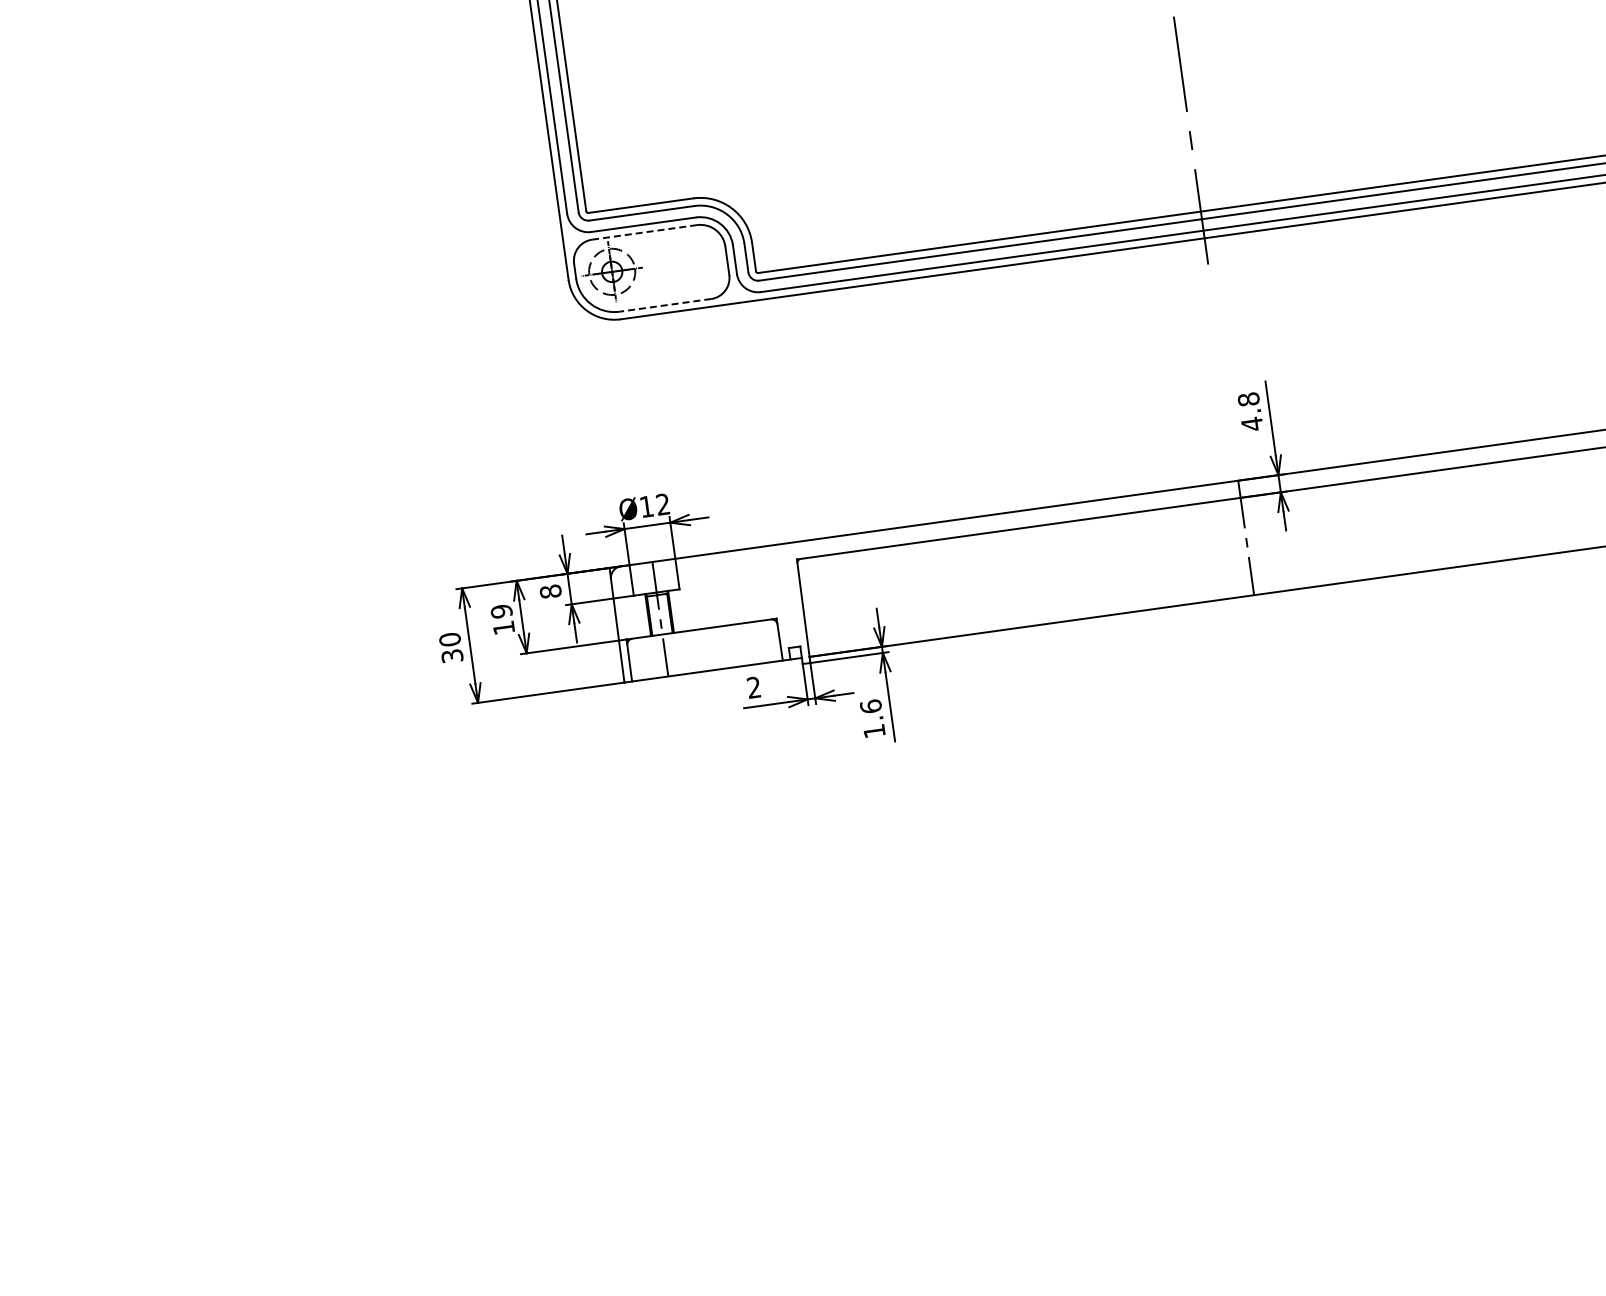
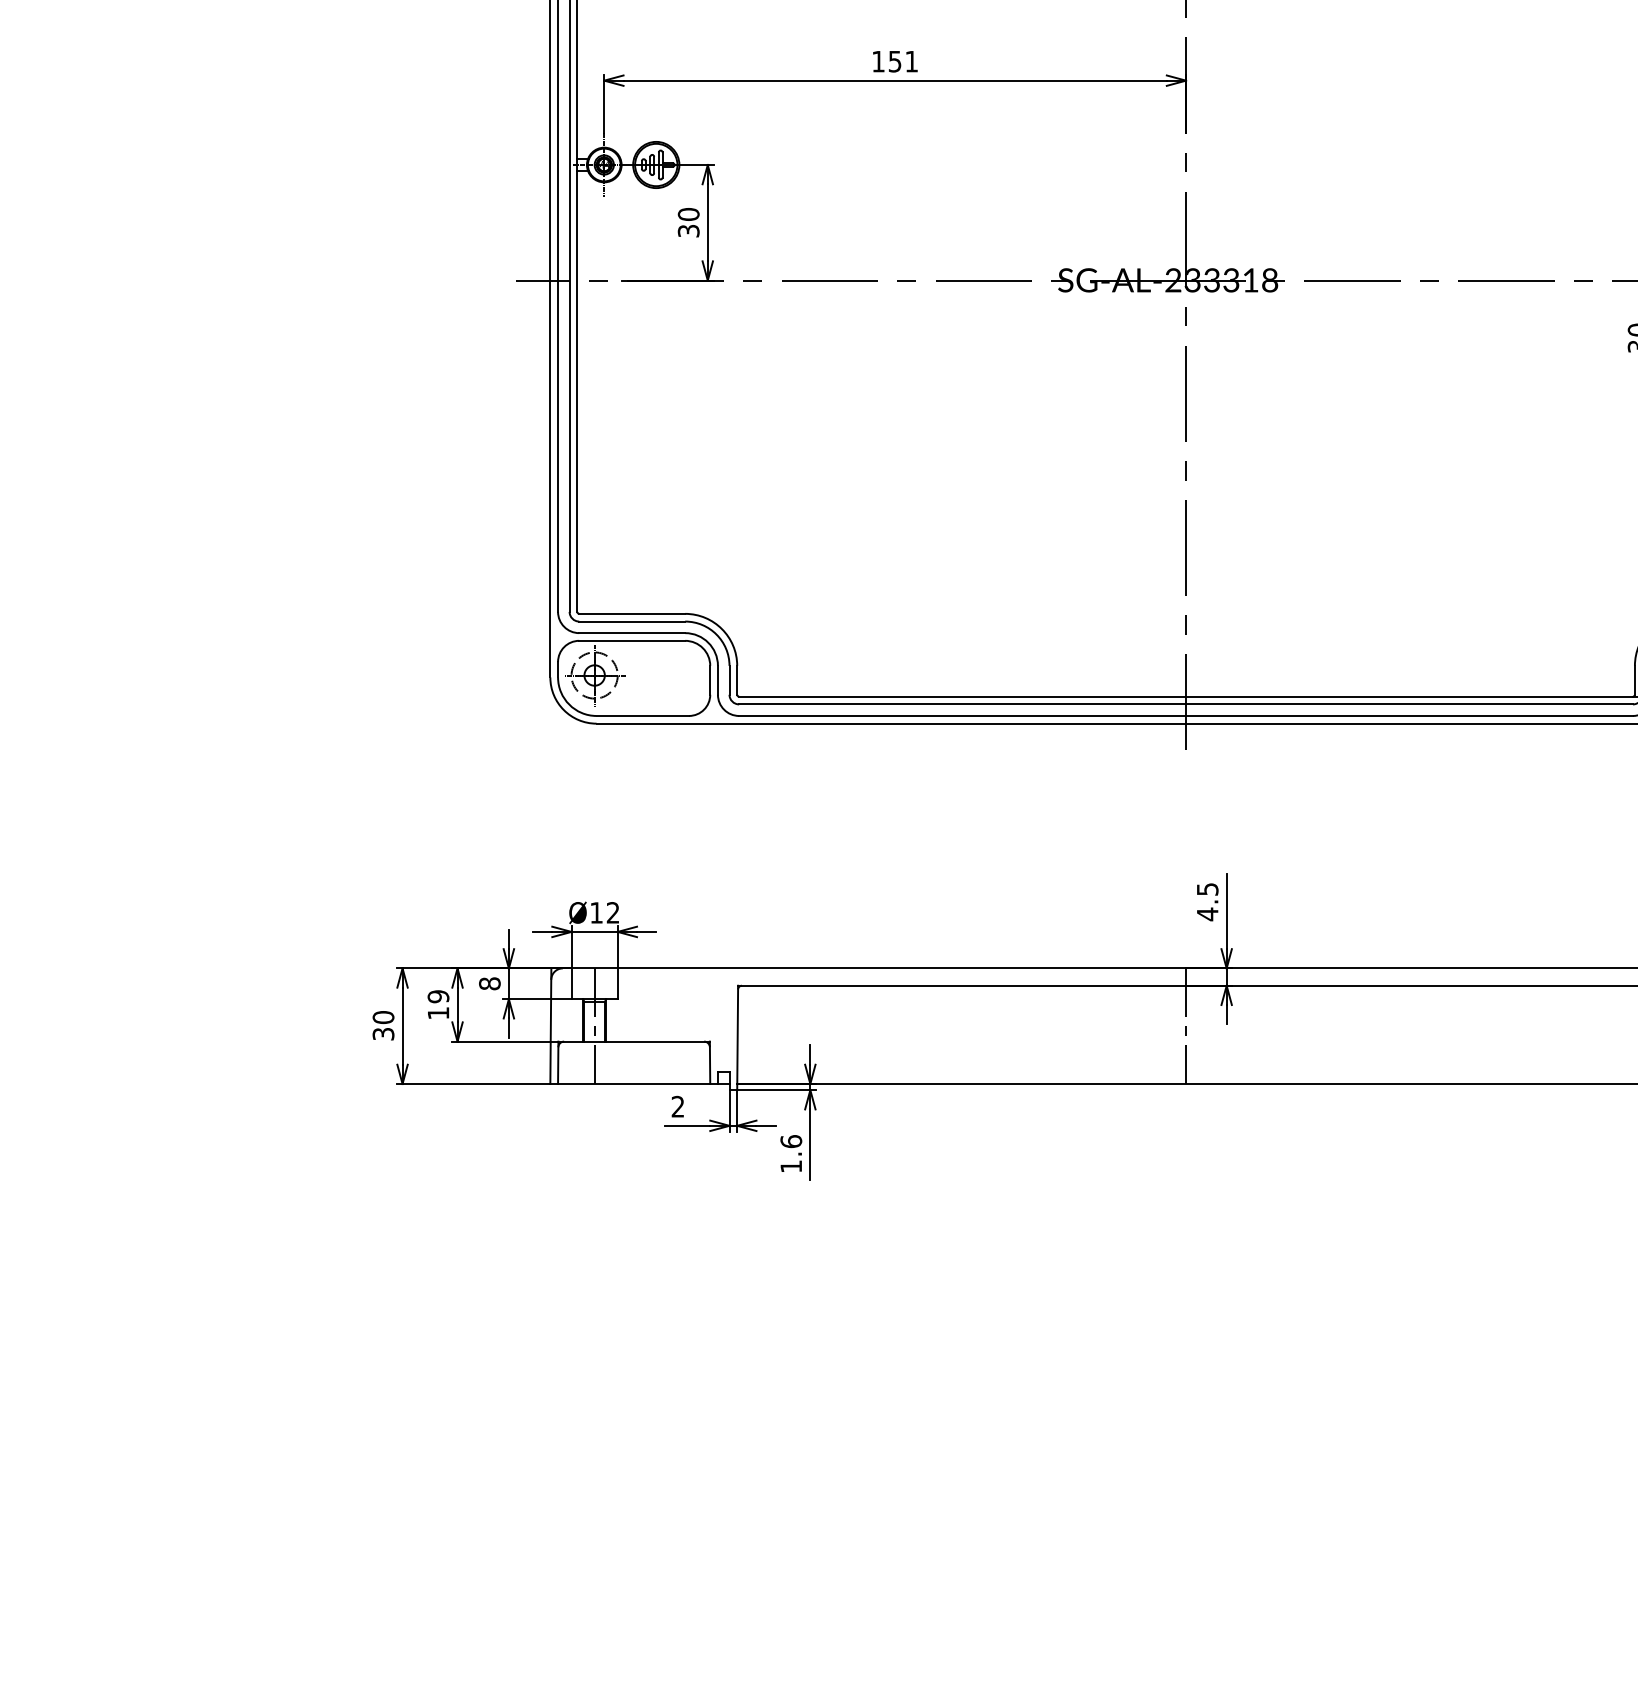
line: (644, 232) -> (632, 640), dashed -> solid
line: (665, 304) -> (642, 715), dashed -> solid
text: (1248, 398) -> (1207, 888), 4.8 -> 4.5

